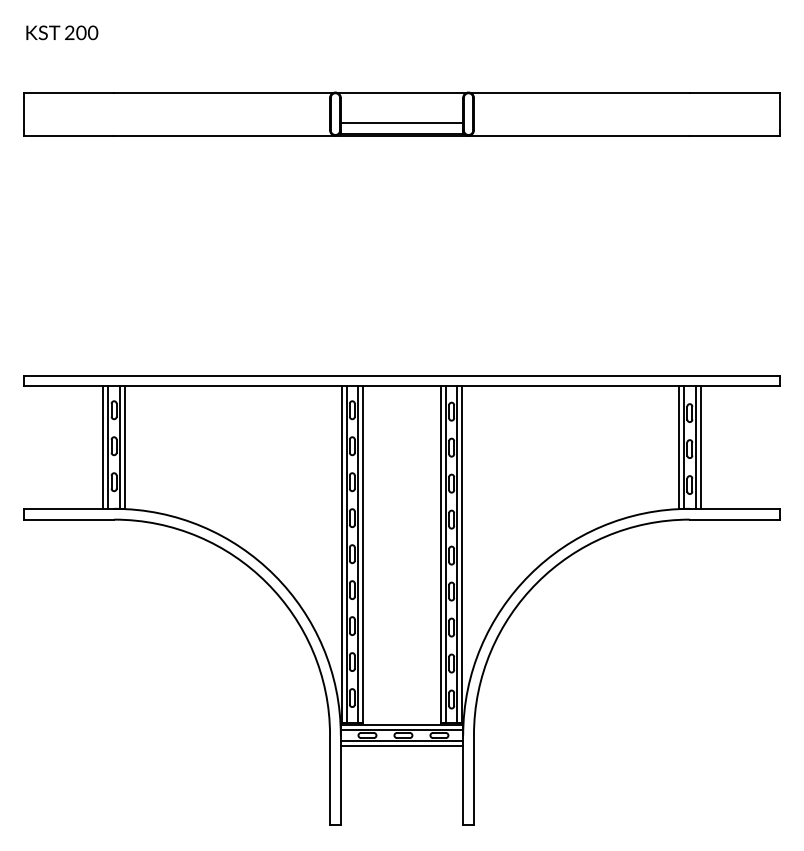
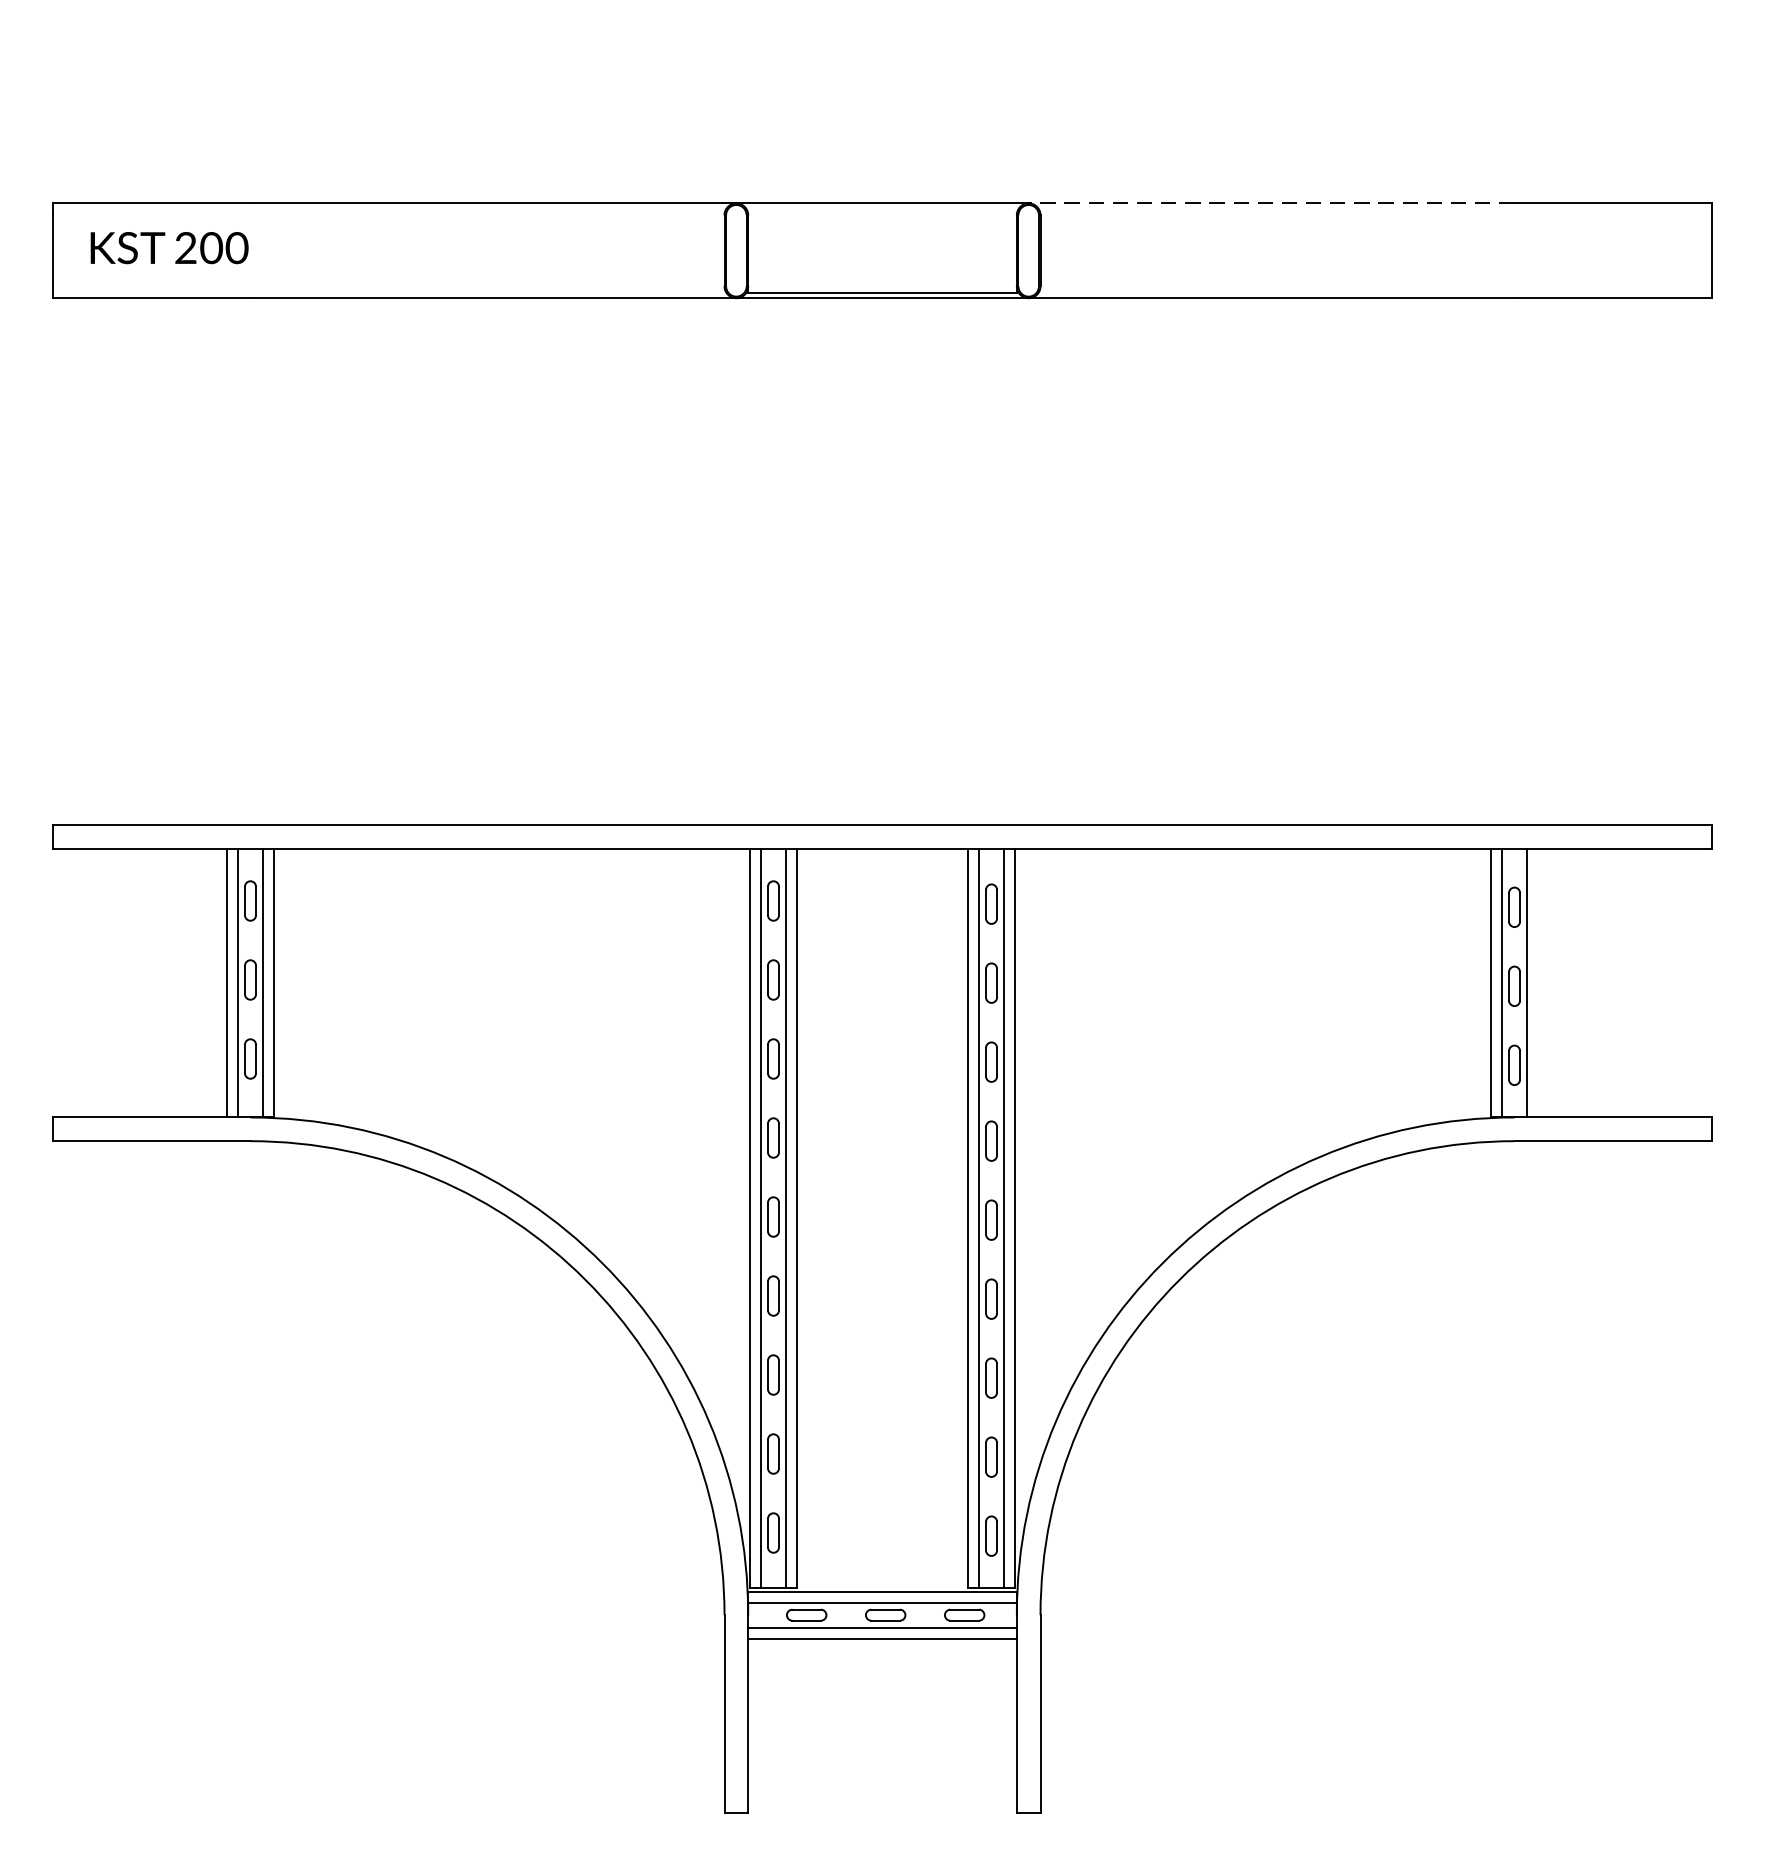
text: (62, 32) -> (169, 247), moved
line: (579, 92) -> (1272, 203), solid -> dashed
line: (401, 122) -> (881, 269), removed
line: (700, 447) -> (1537, 982), removed

